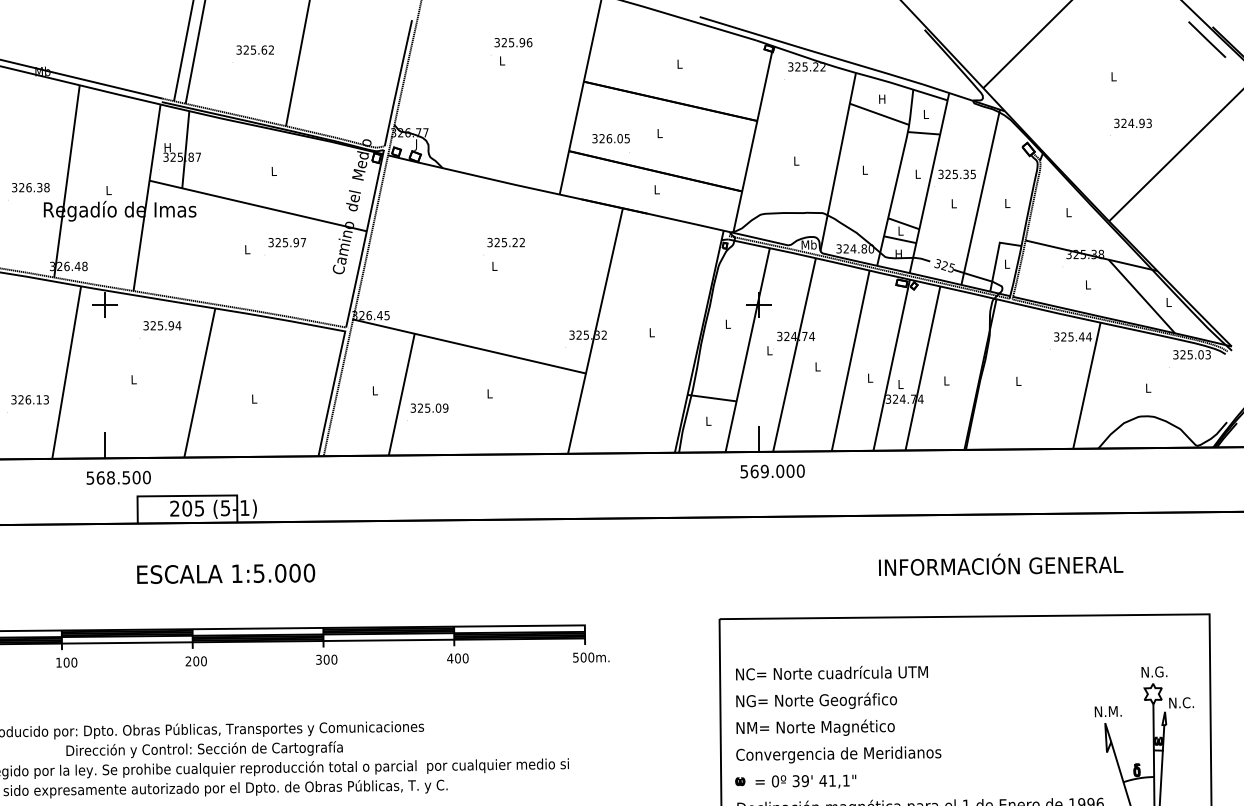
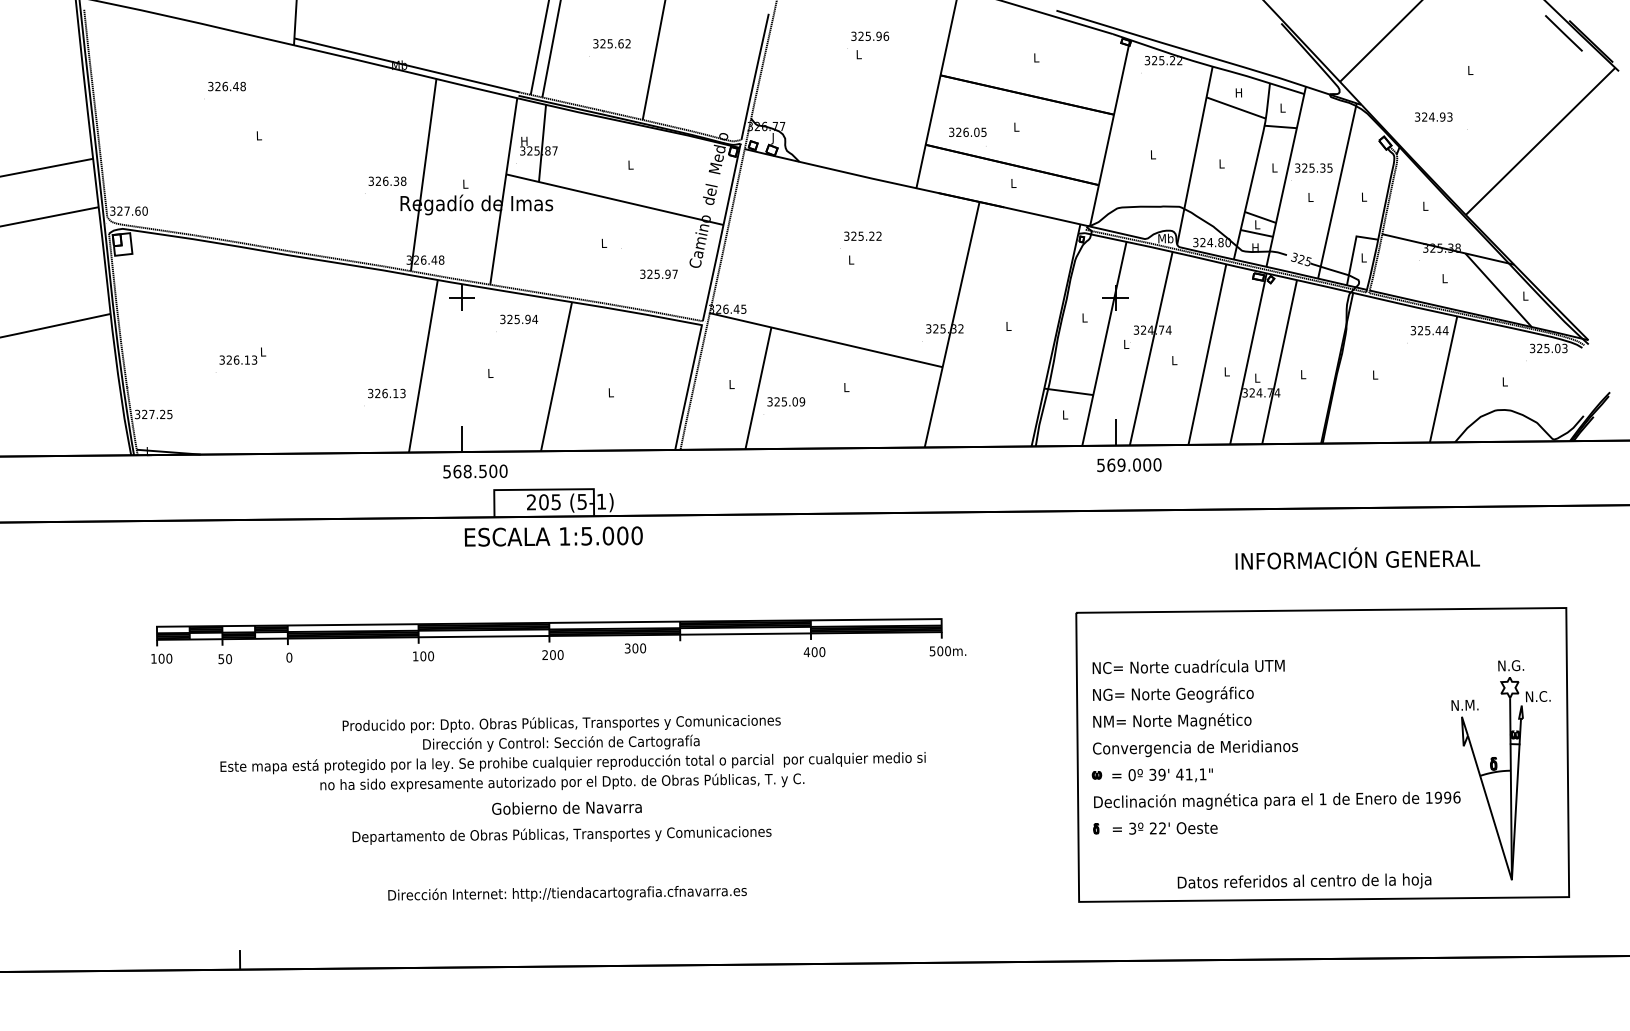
text: (1132, 122) -> (1433, 116), moved
text: (286, 241) -> (658, 273), moved
text: (225, 573) -> (553, 536), moved
text: (326, 659) -> (635, 648), moved

